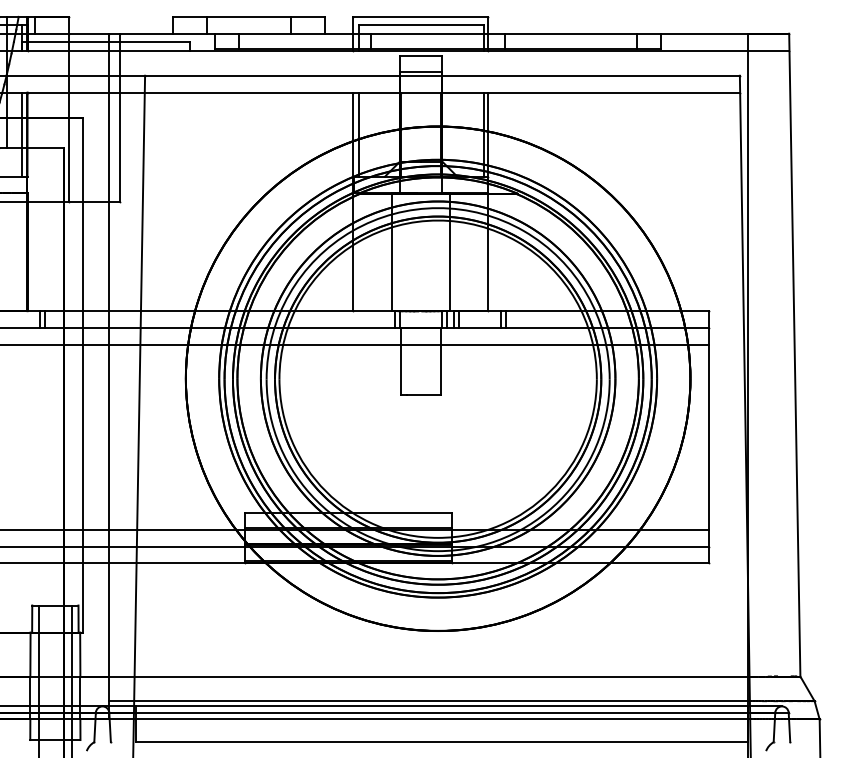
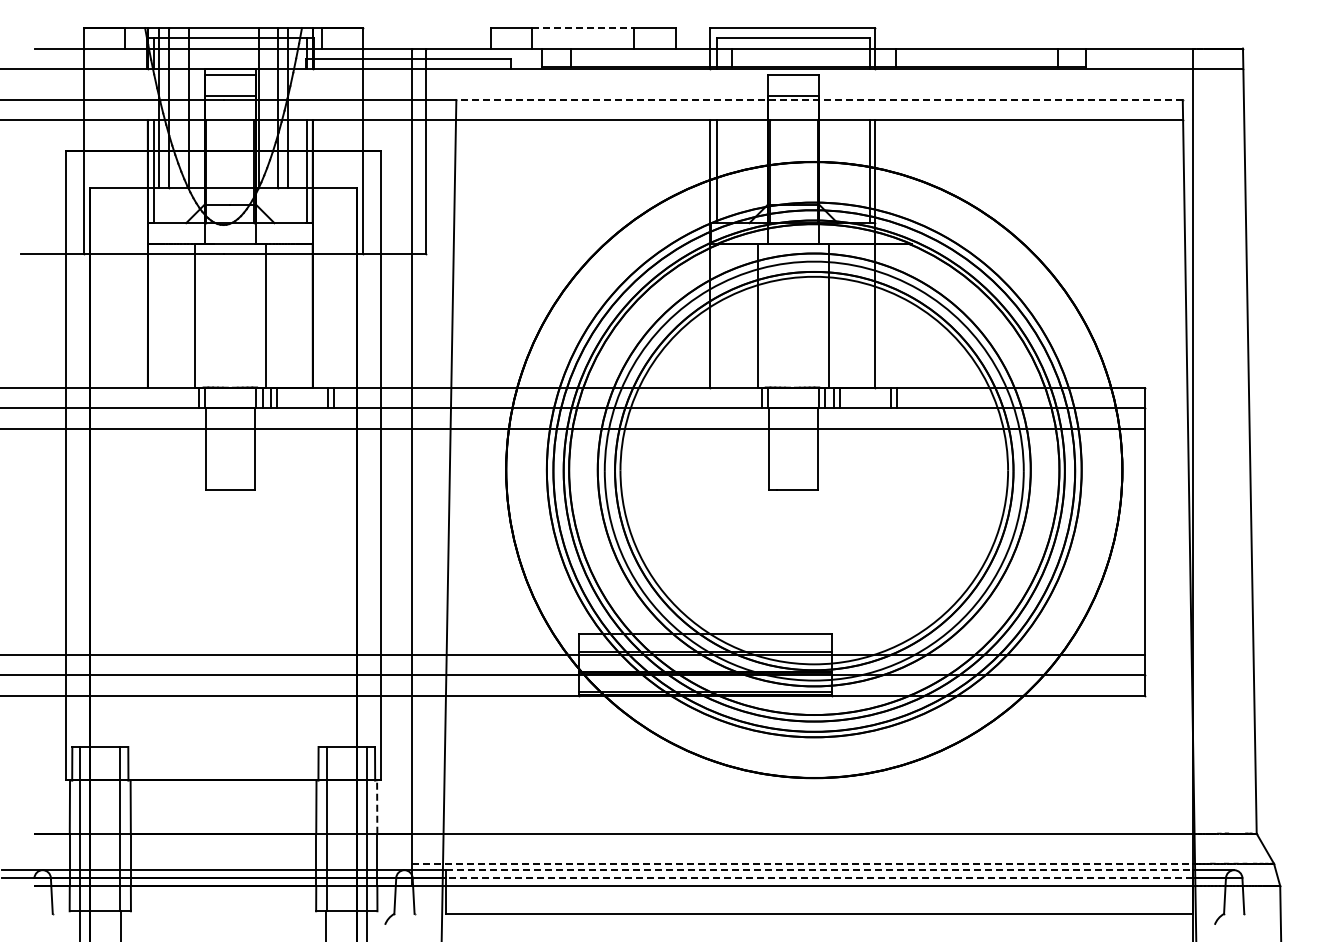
line: (249, 17) -> (583, 28), solid -> dashed
line: (442, 75) -> (819, 99), solid -> dashed
line: (80, 654) -> (377, 806), solid -> dashed
line: (428, 700) -> (802, 863), solid -> dashed
line: (442, 706) -> (819, 870), solid -> dashed
line: (442, 712) -> (819, 877), solid -> dashed

